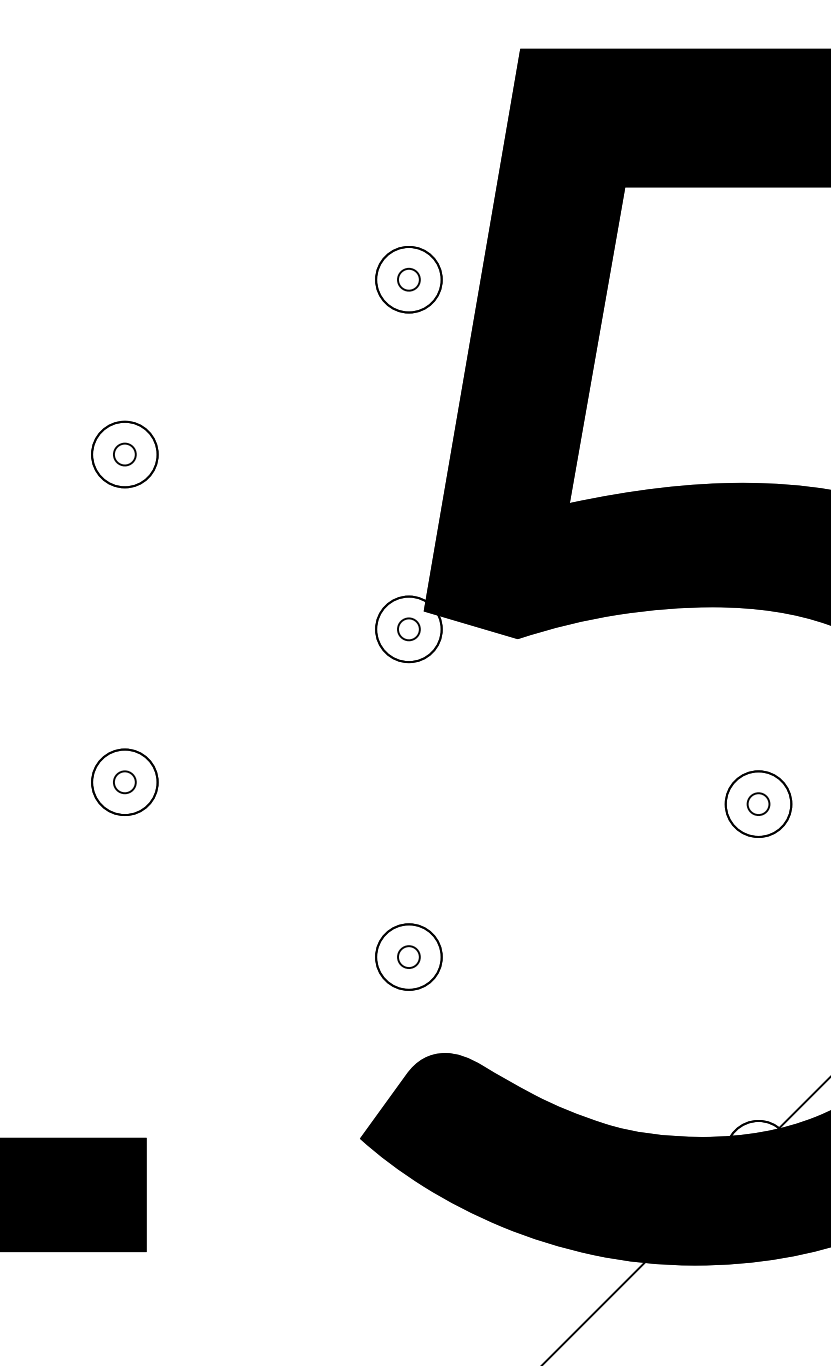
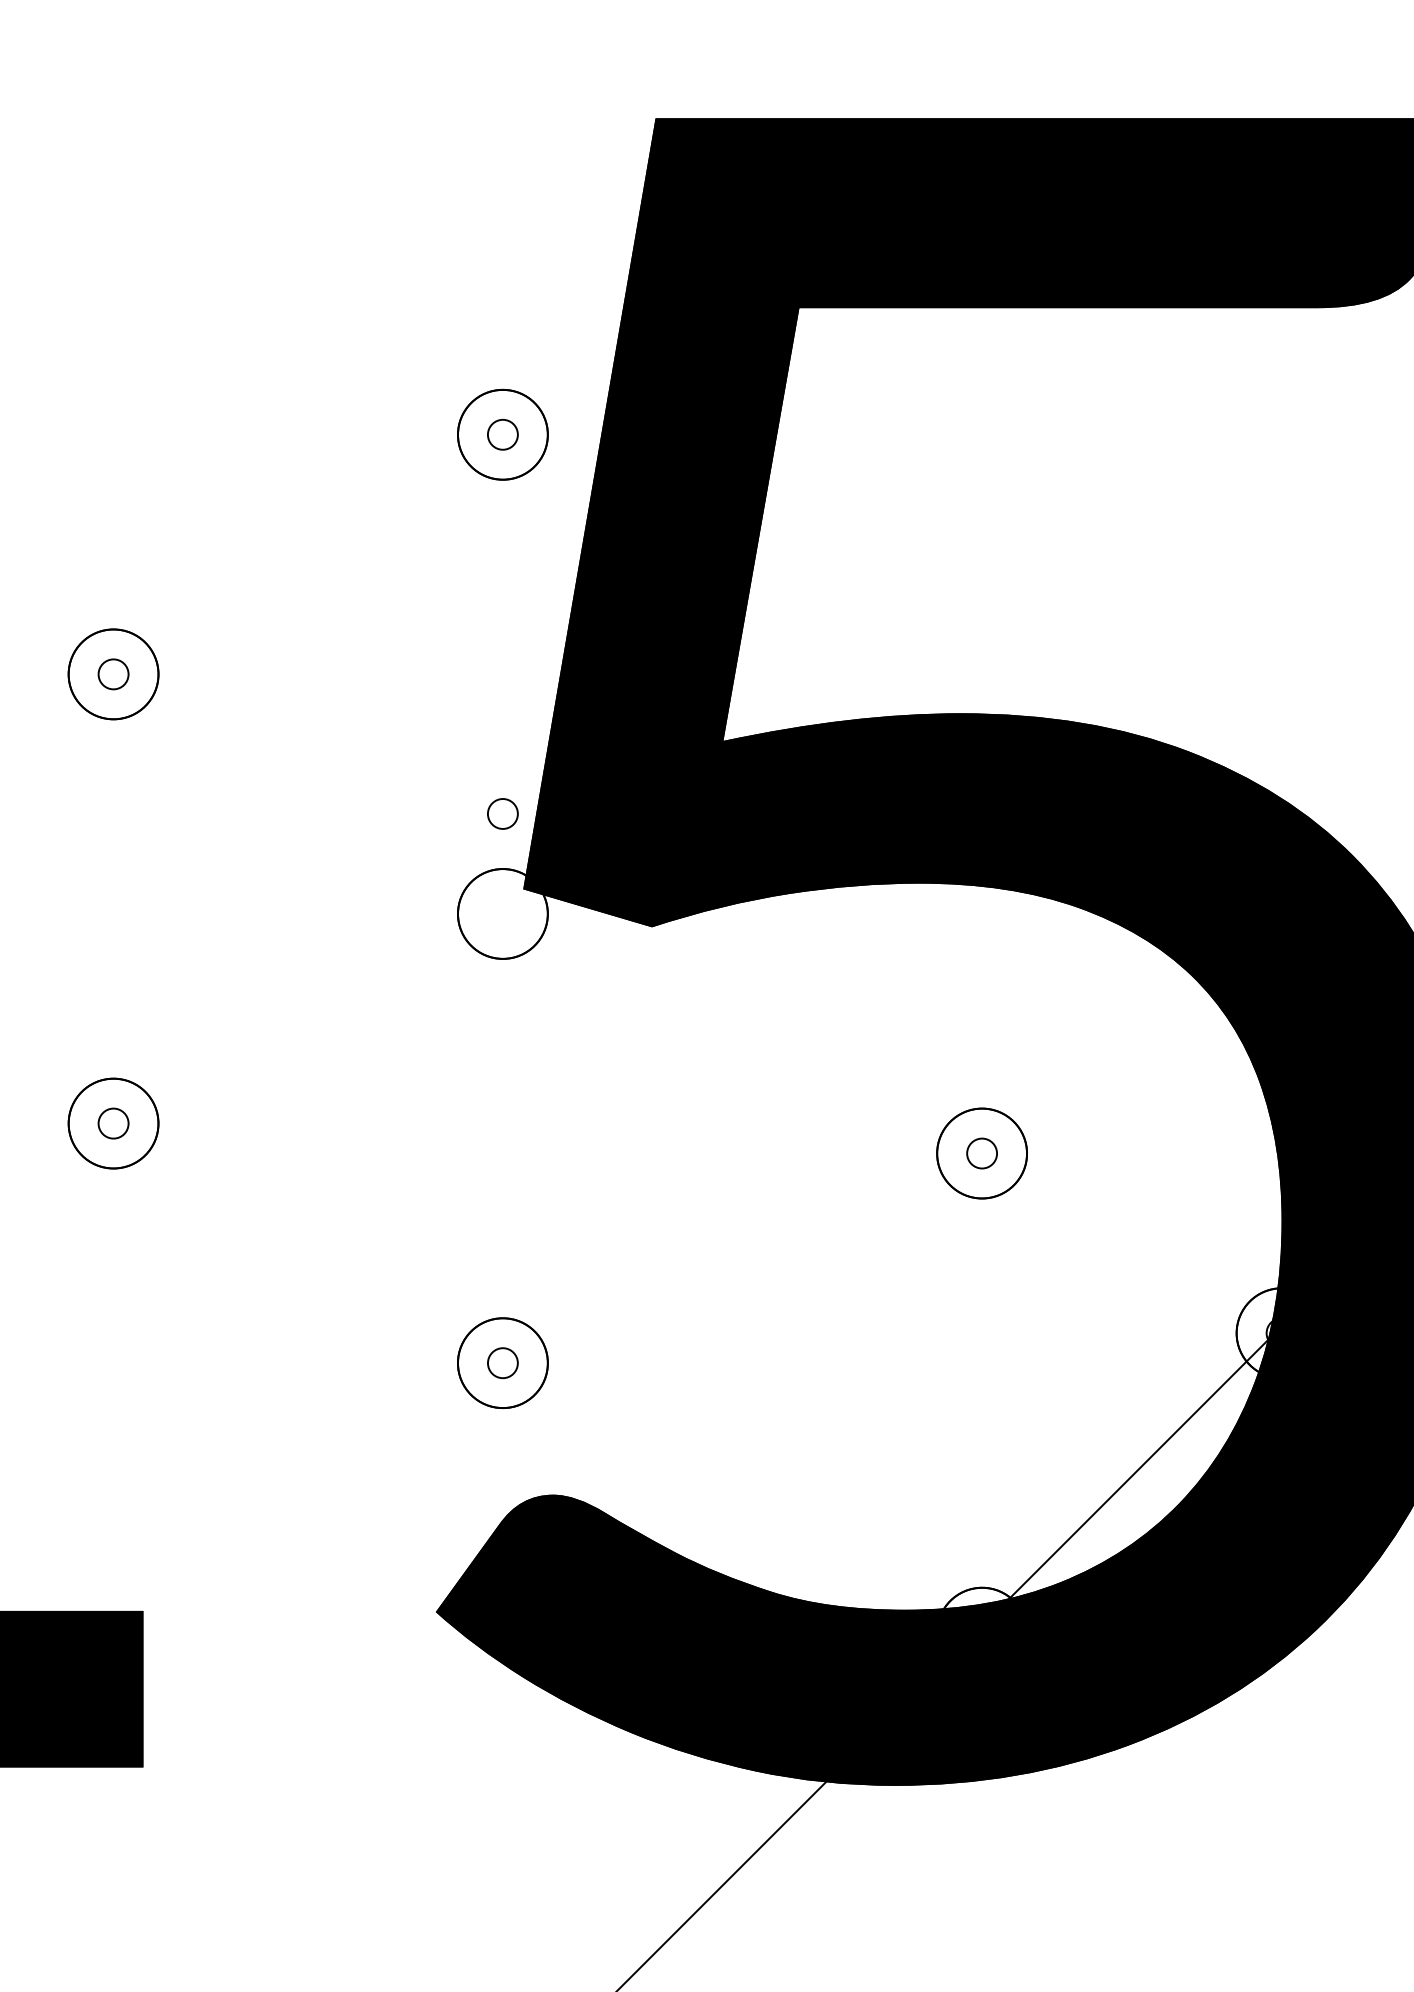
part: (408, 629) -> (502, 813), moved

